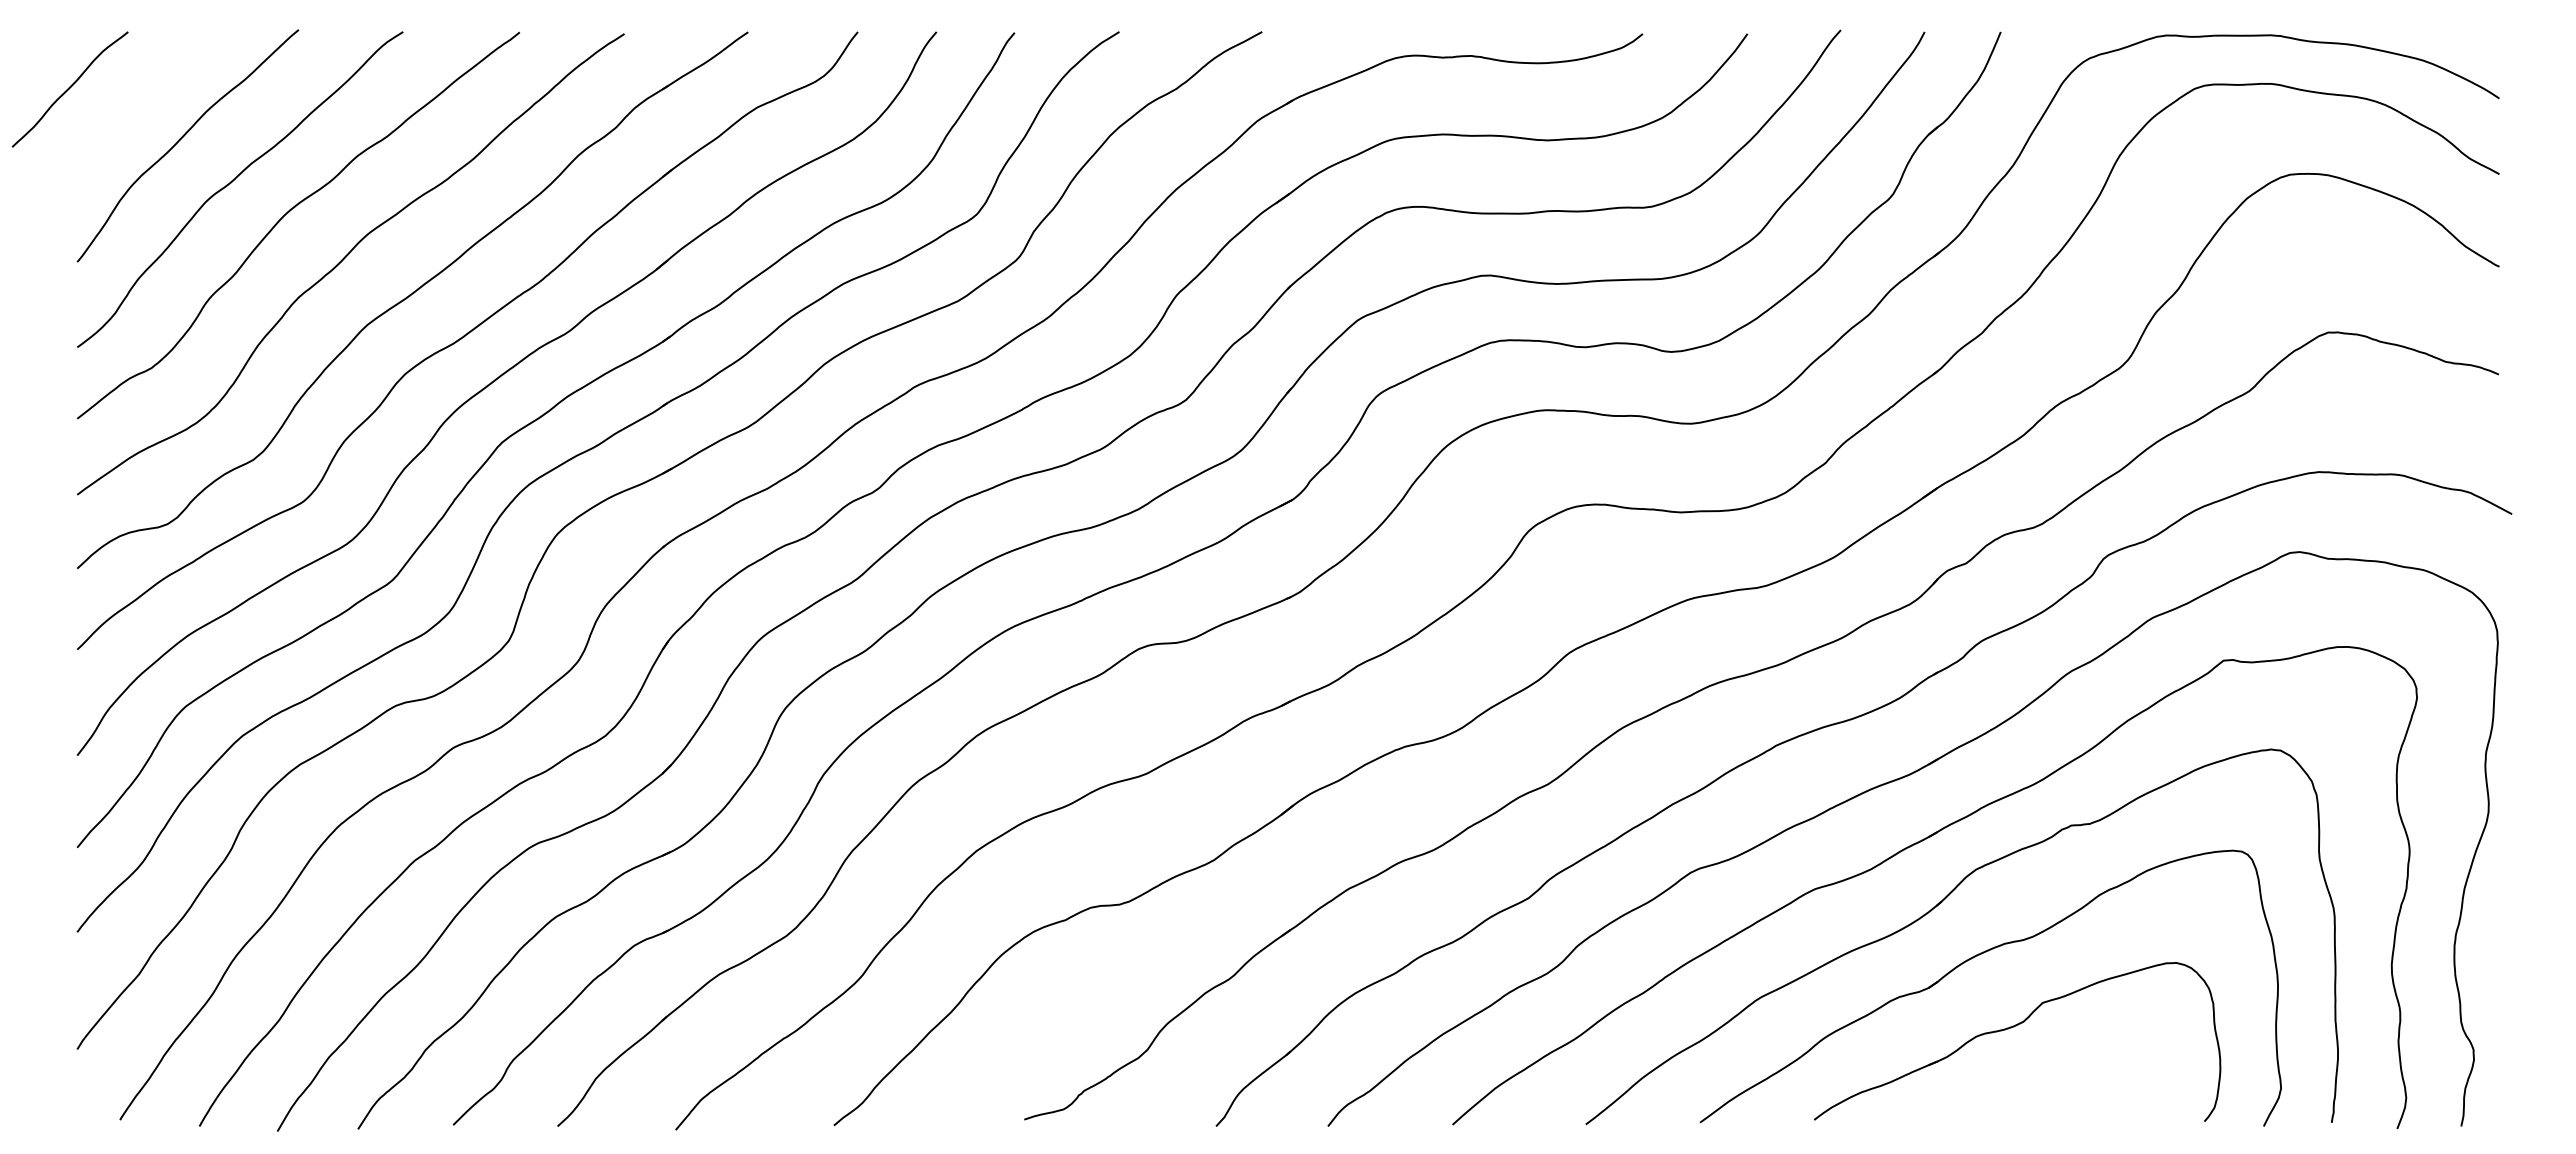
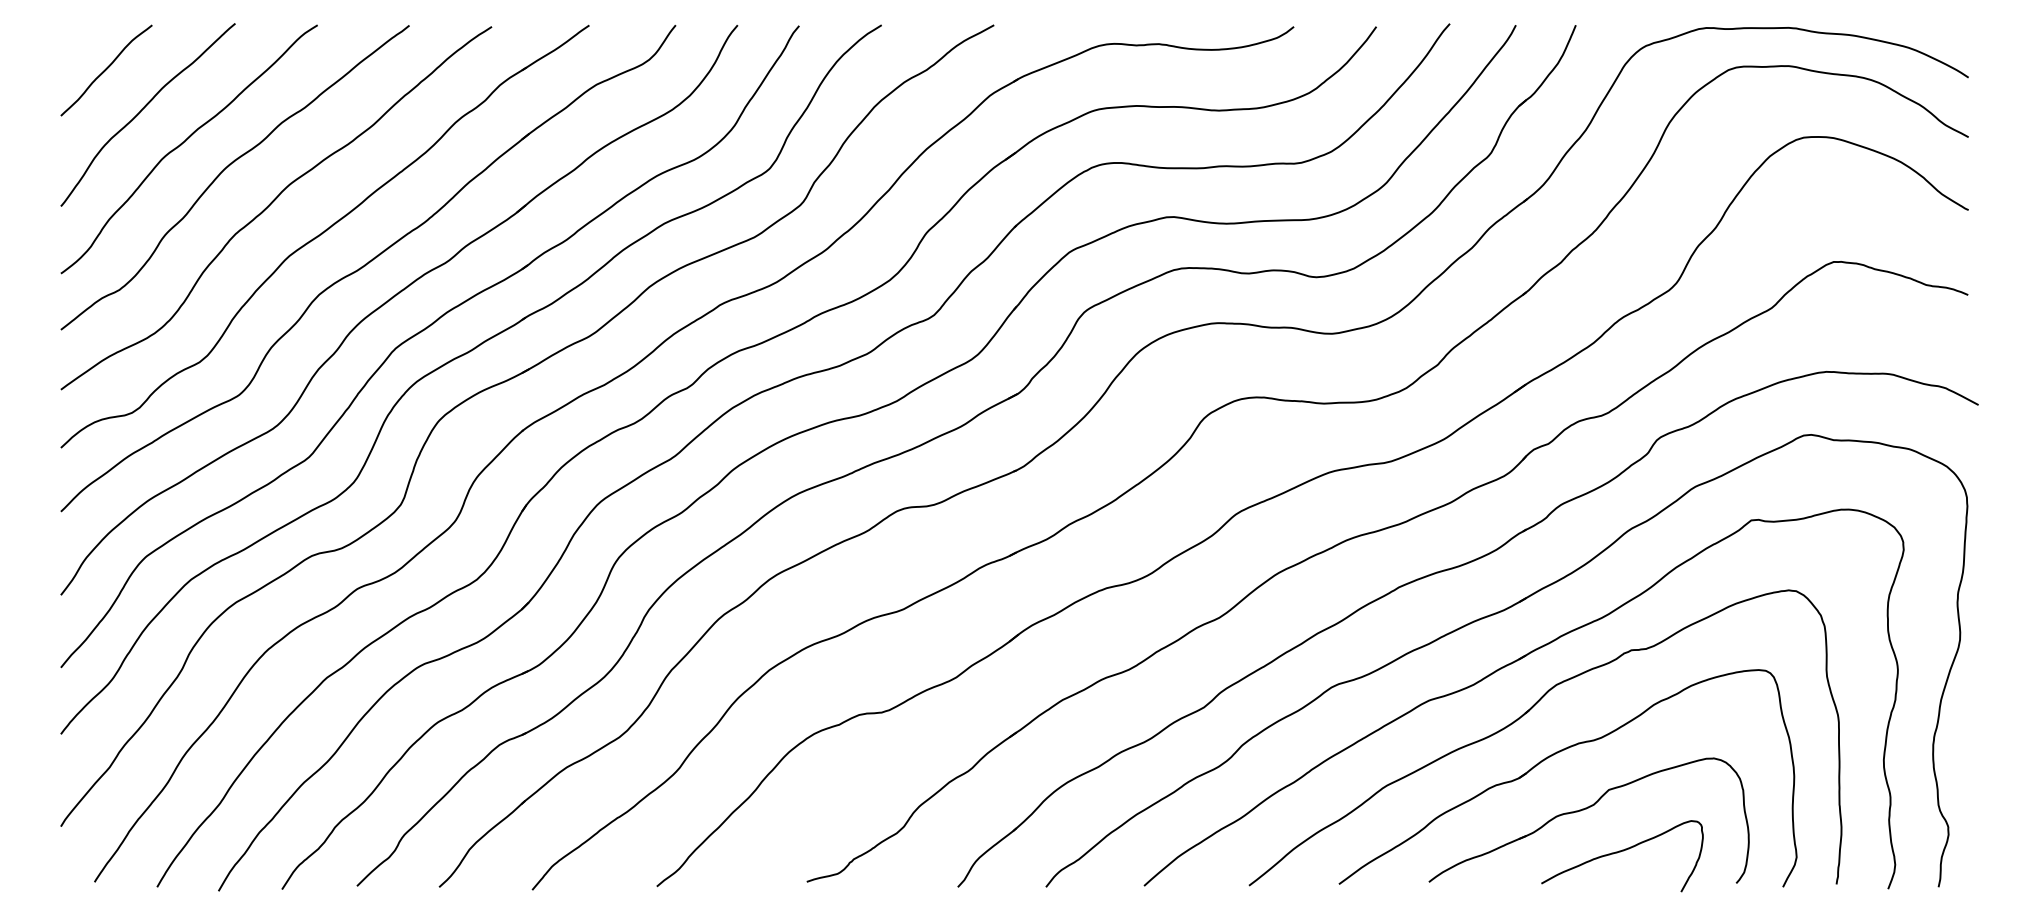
curve: (69, 89) -> (106, 70), moved
curve: (2059, 1081) -> (1622, 851), added

